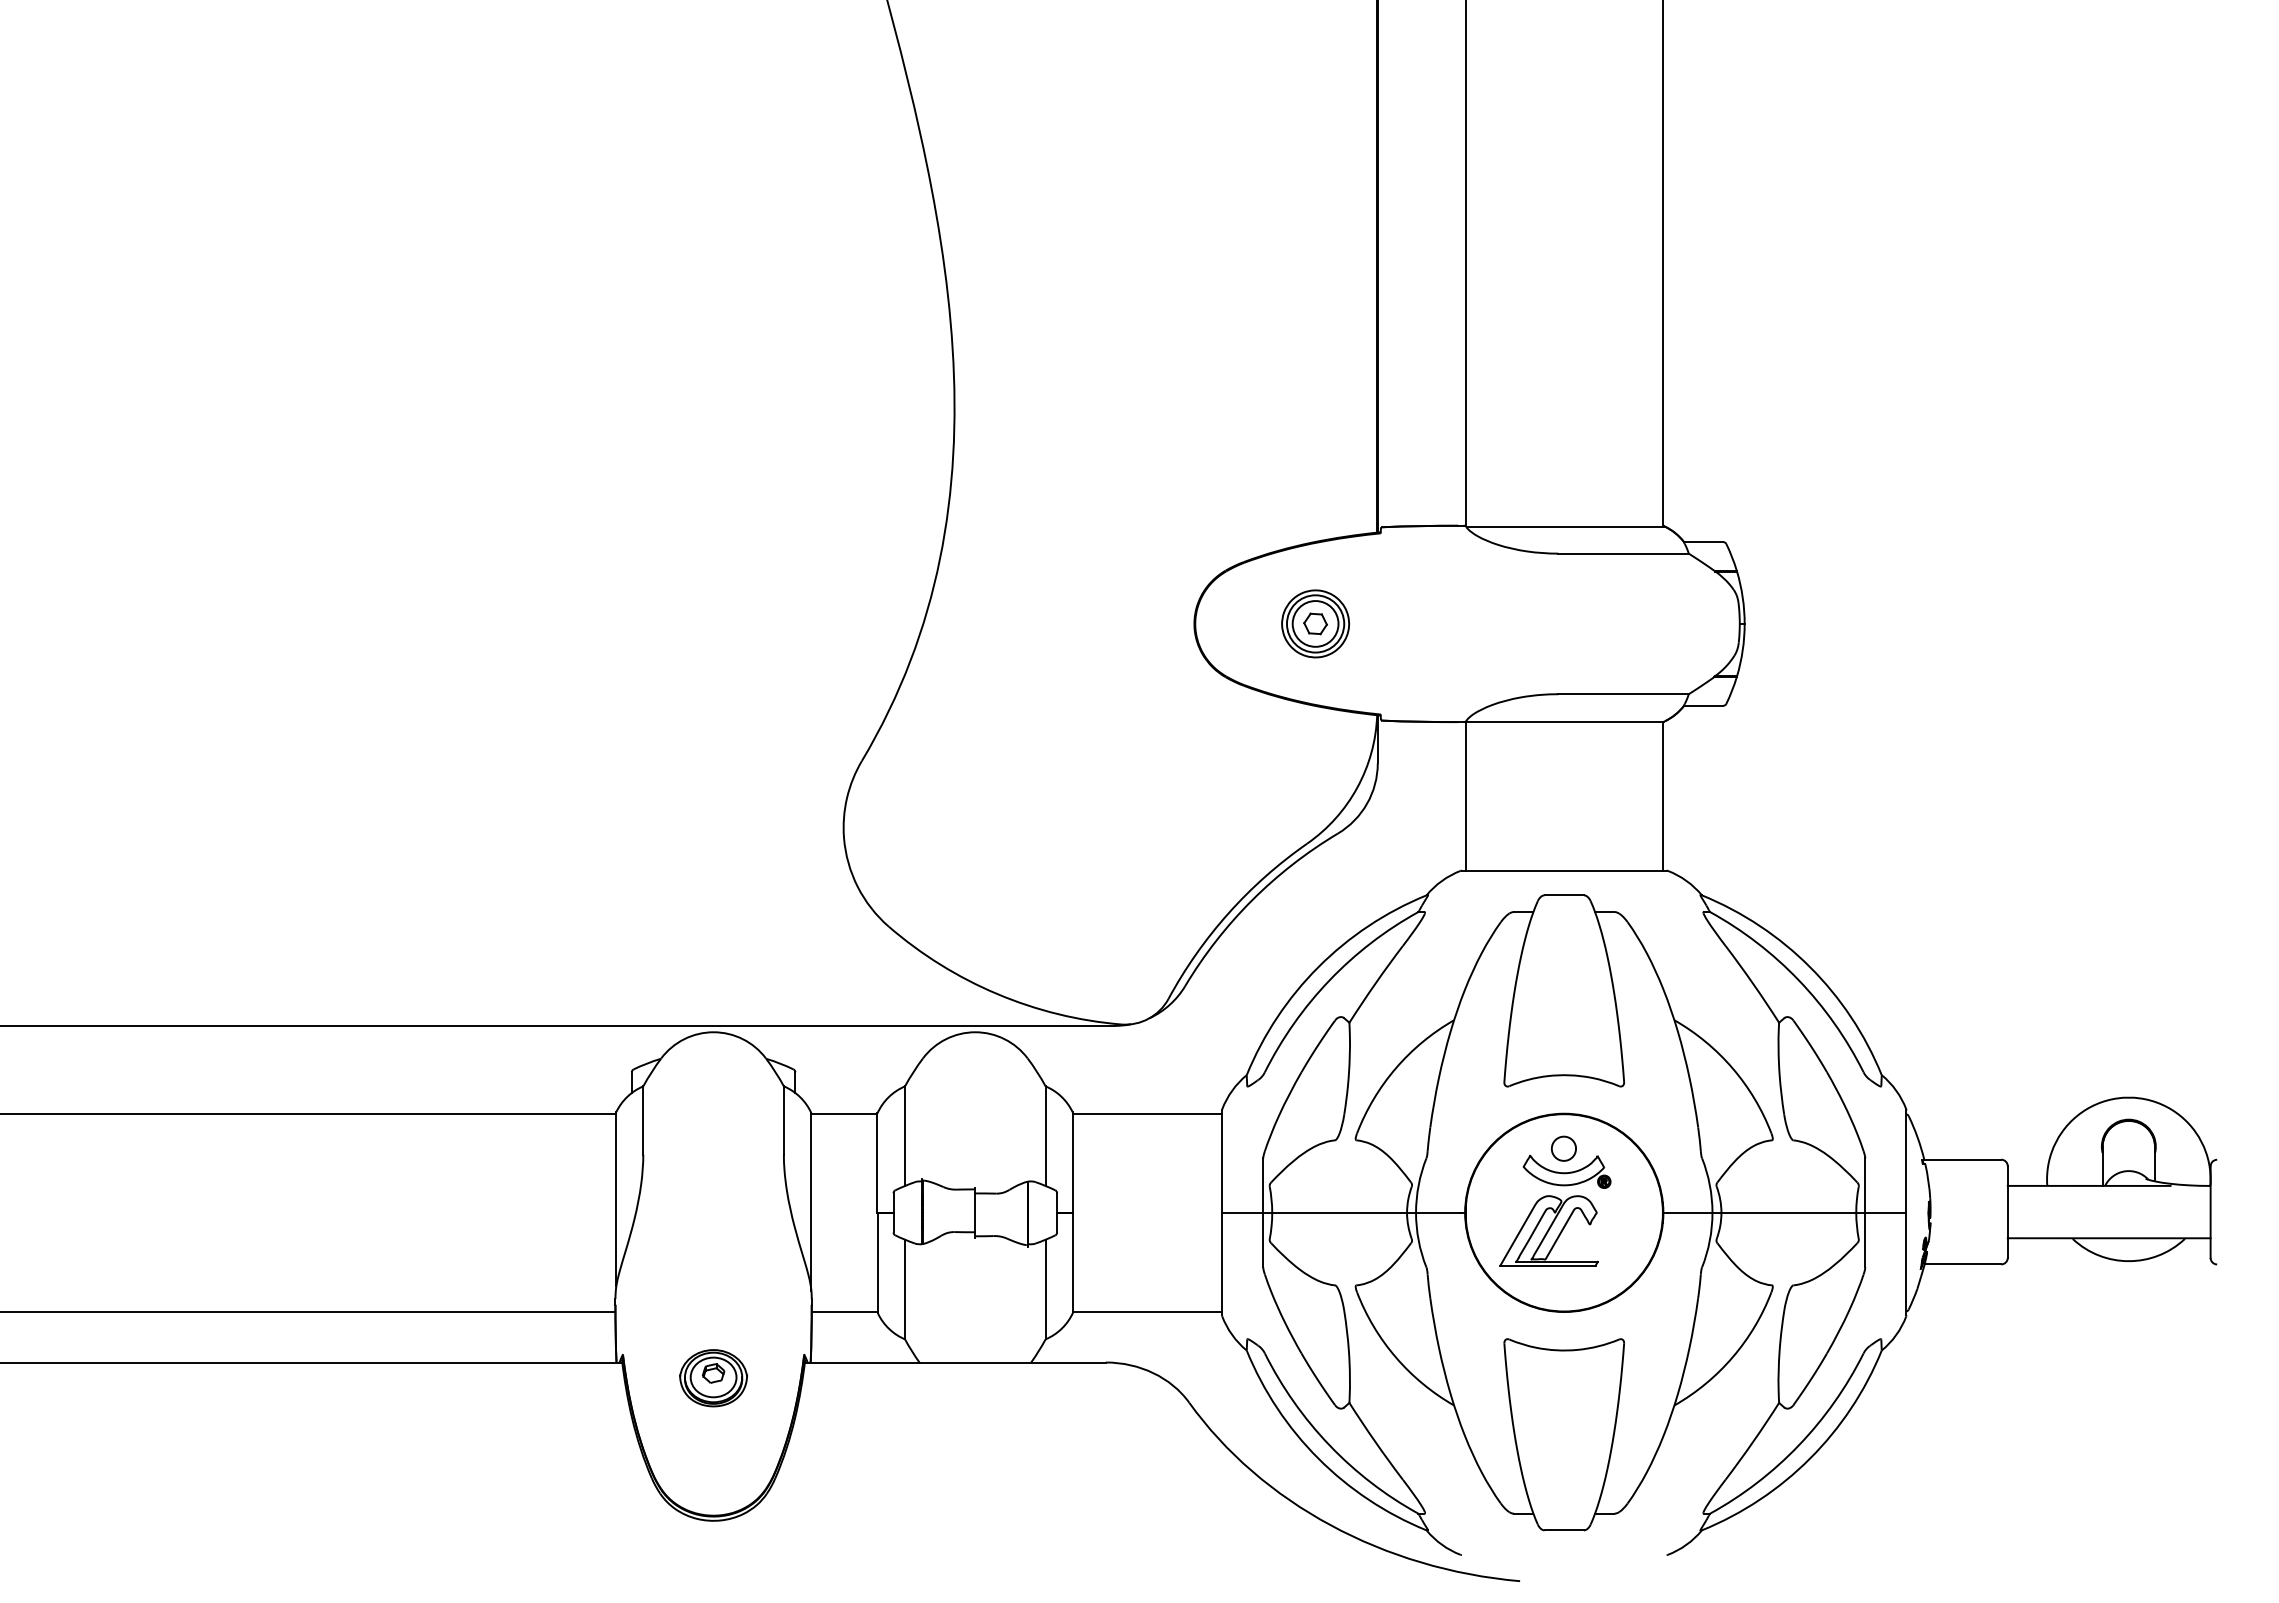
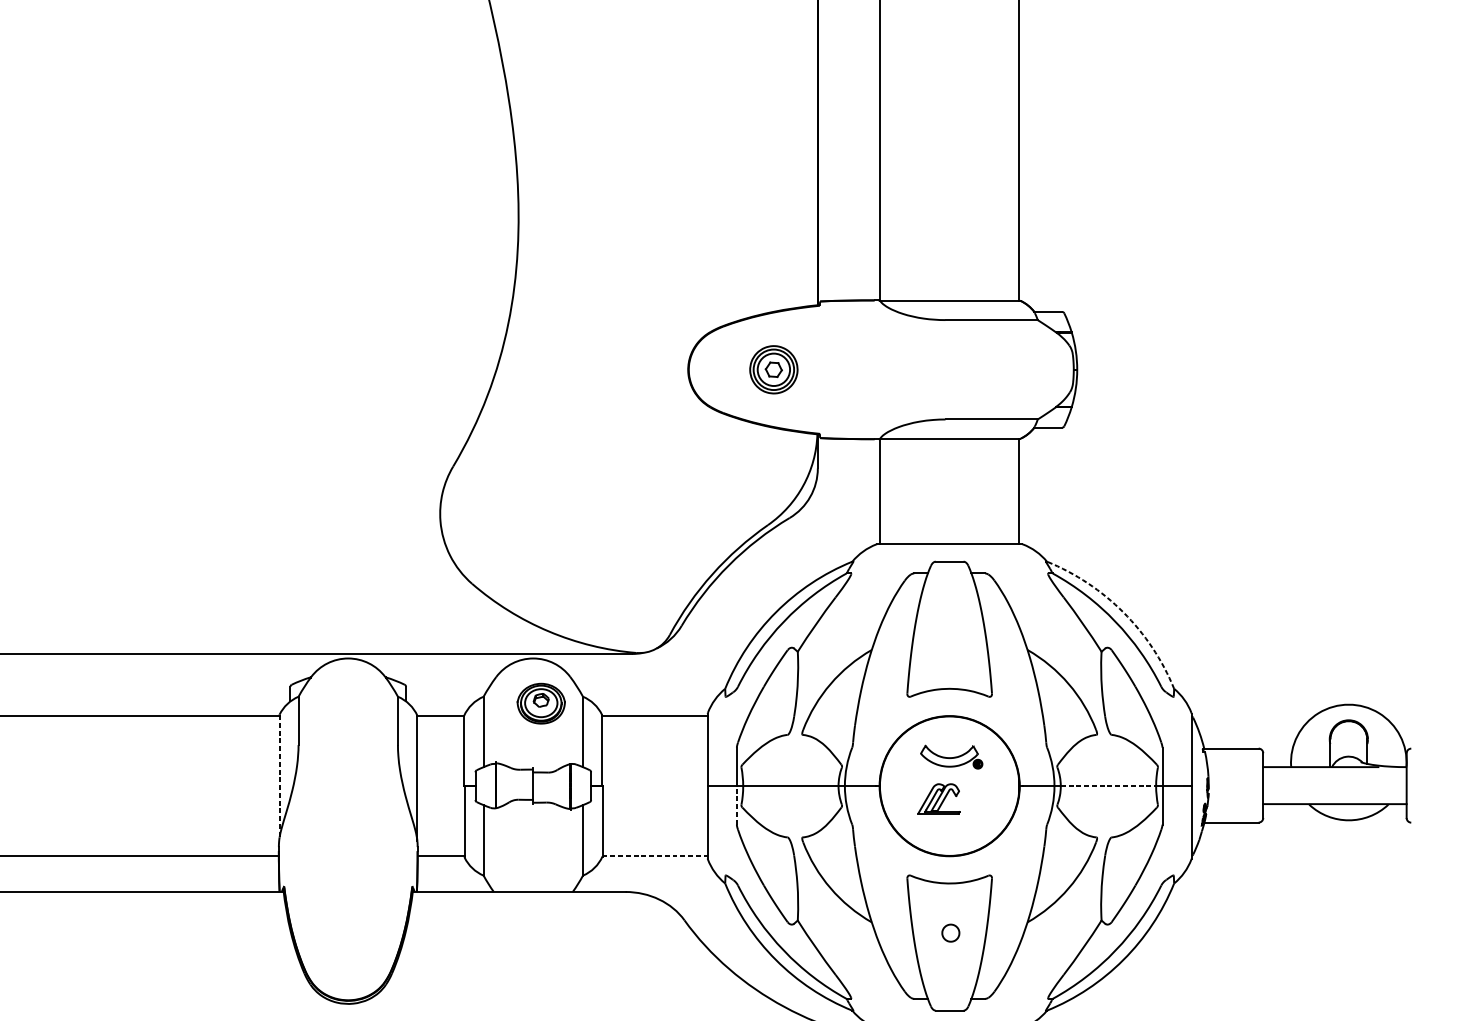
arc: (1810, 967) -> (1123, 612), solid -> dashed
part: (1563, 1148) -> (950, 932), moved
line: (616, 1199) -> (279, 776), solid -> dashed
line: (1789, 1212) -> (1108, 785), solid -> dashed
part: (1548, 1230) -> (938, 798), size x0.6
line: (1263, 1239) -> (737, 805), solid -> dashed
line: (1148, 1311) -> (655, 855), solid -> dashed
part: (713, 1378) -> (541, 703), moved

